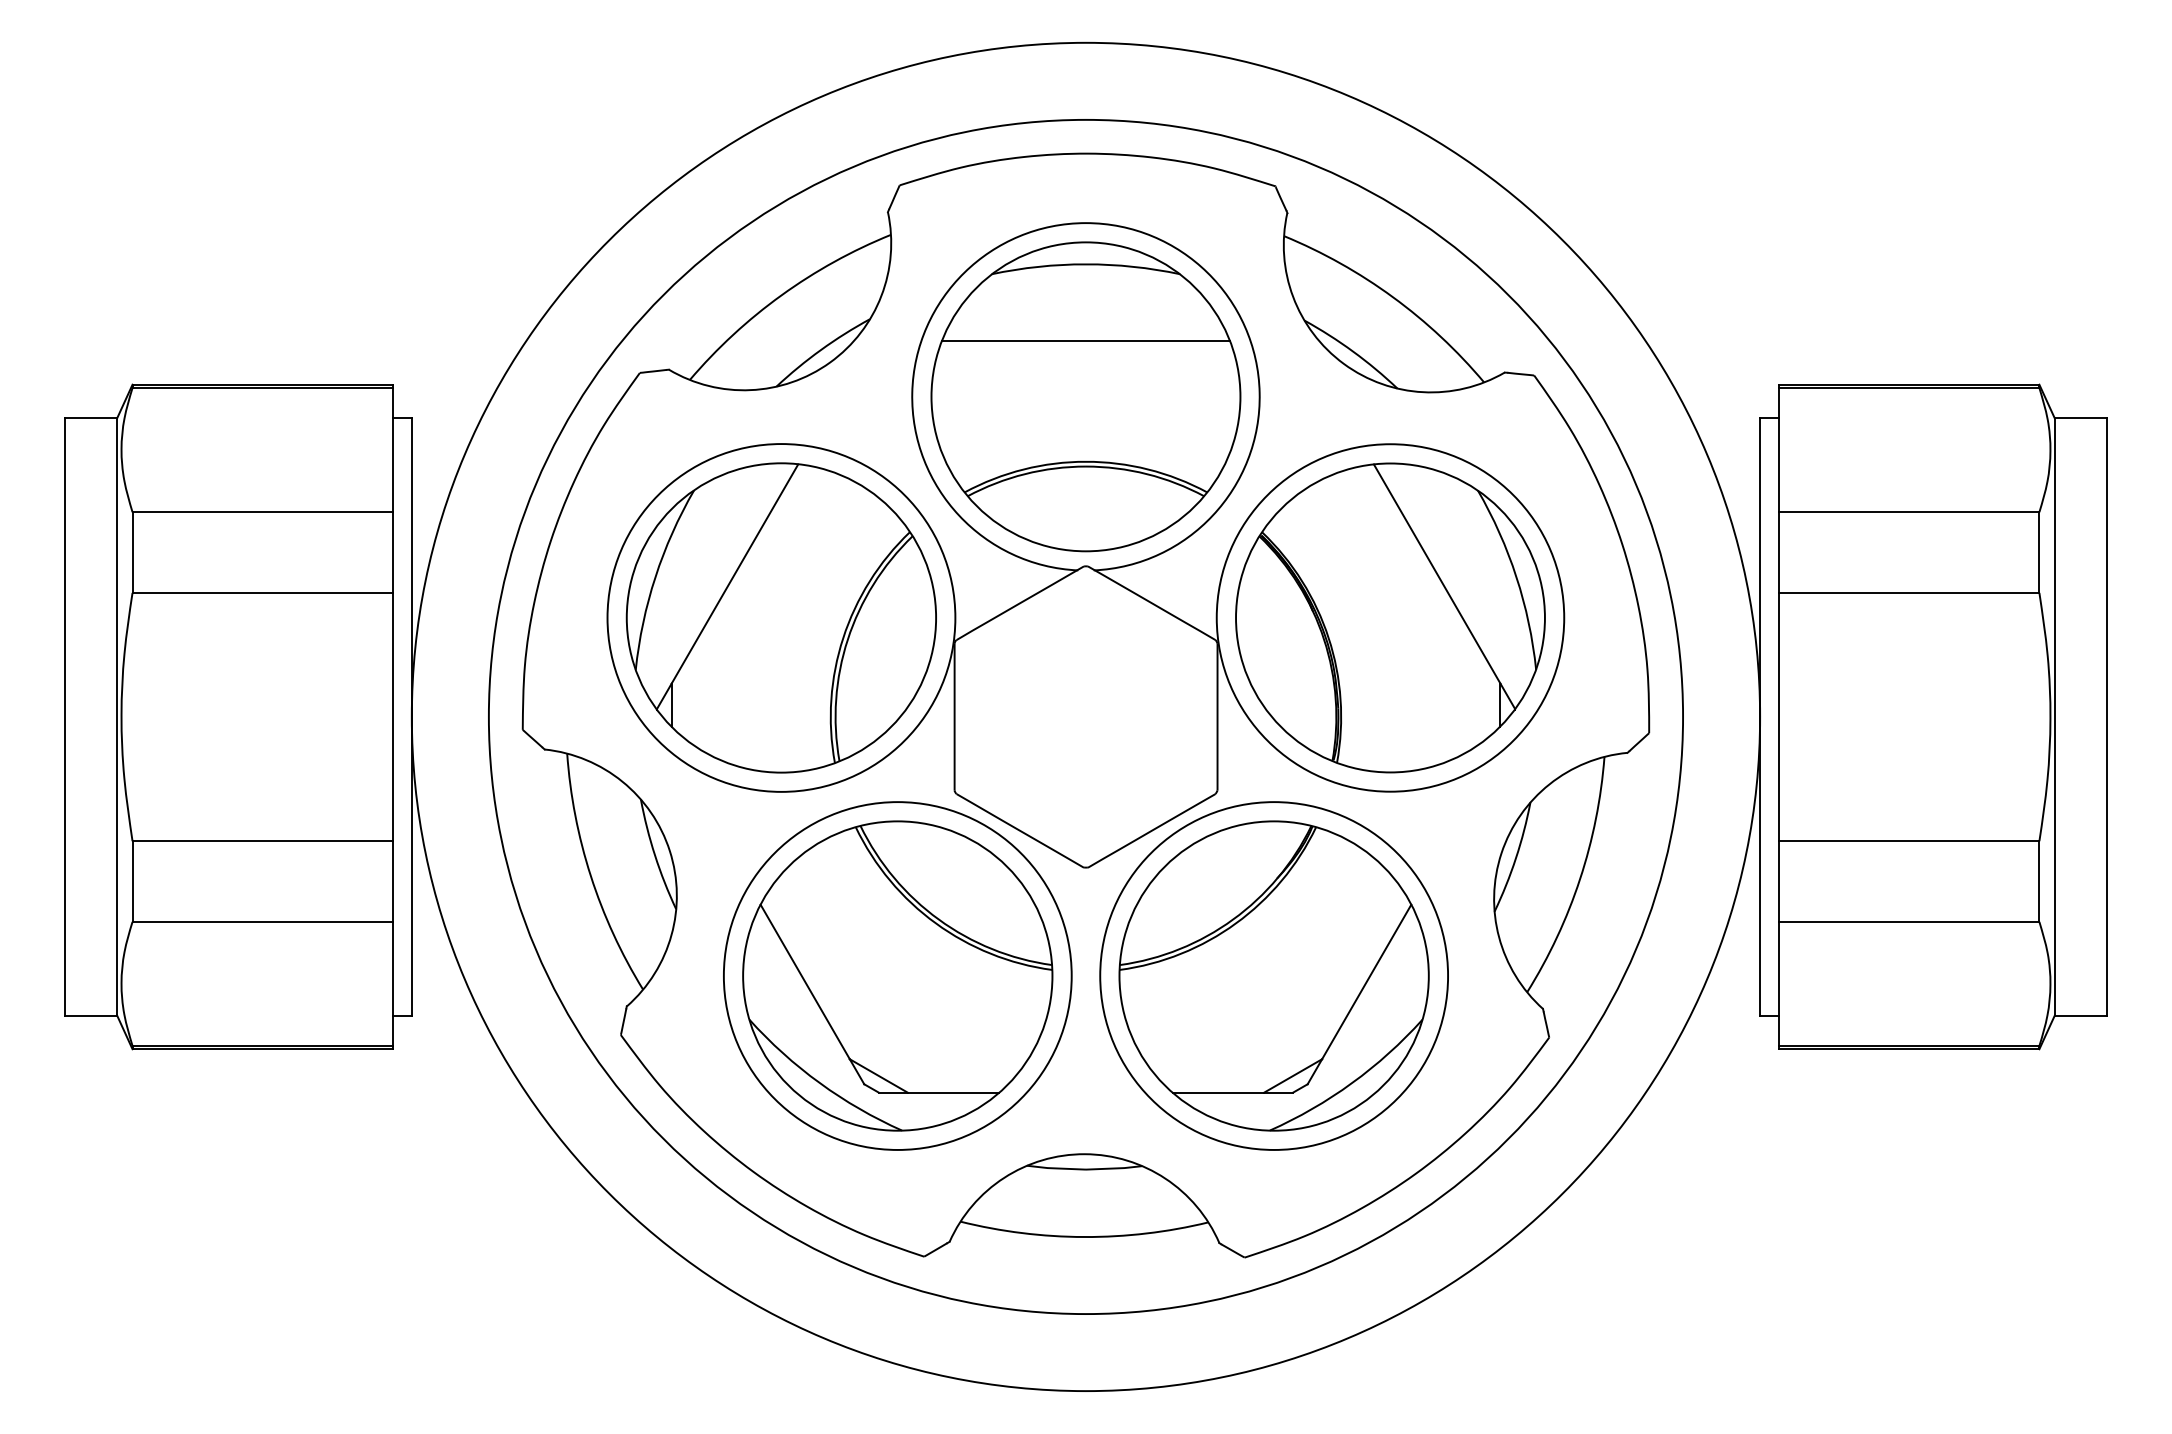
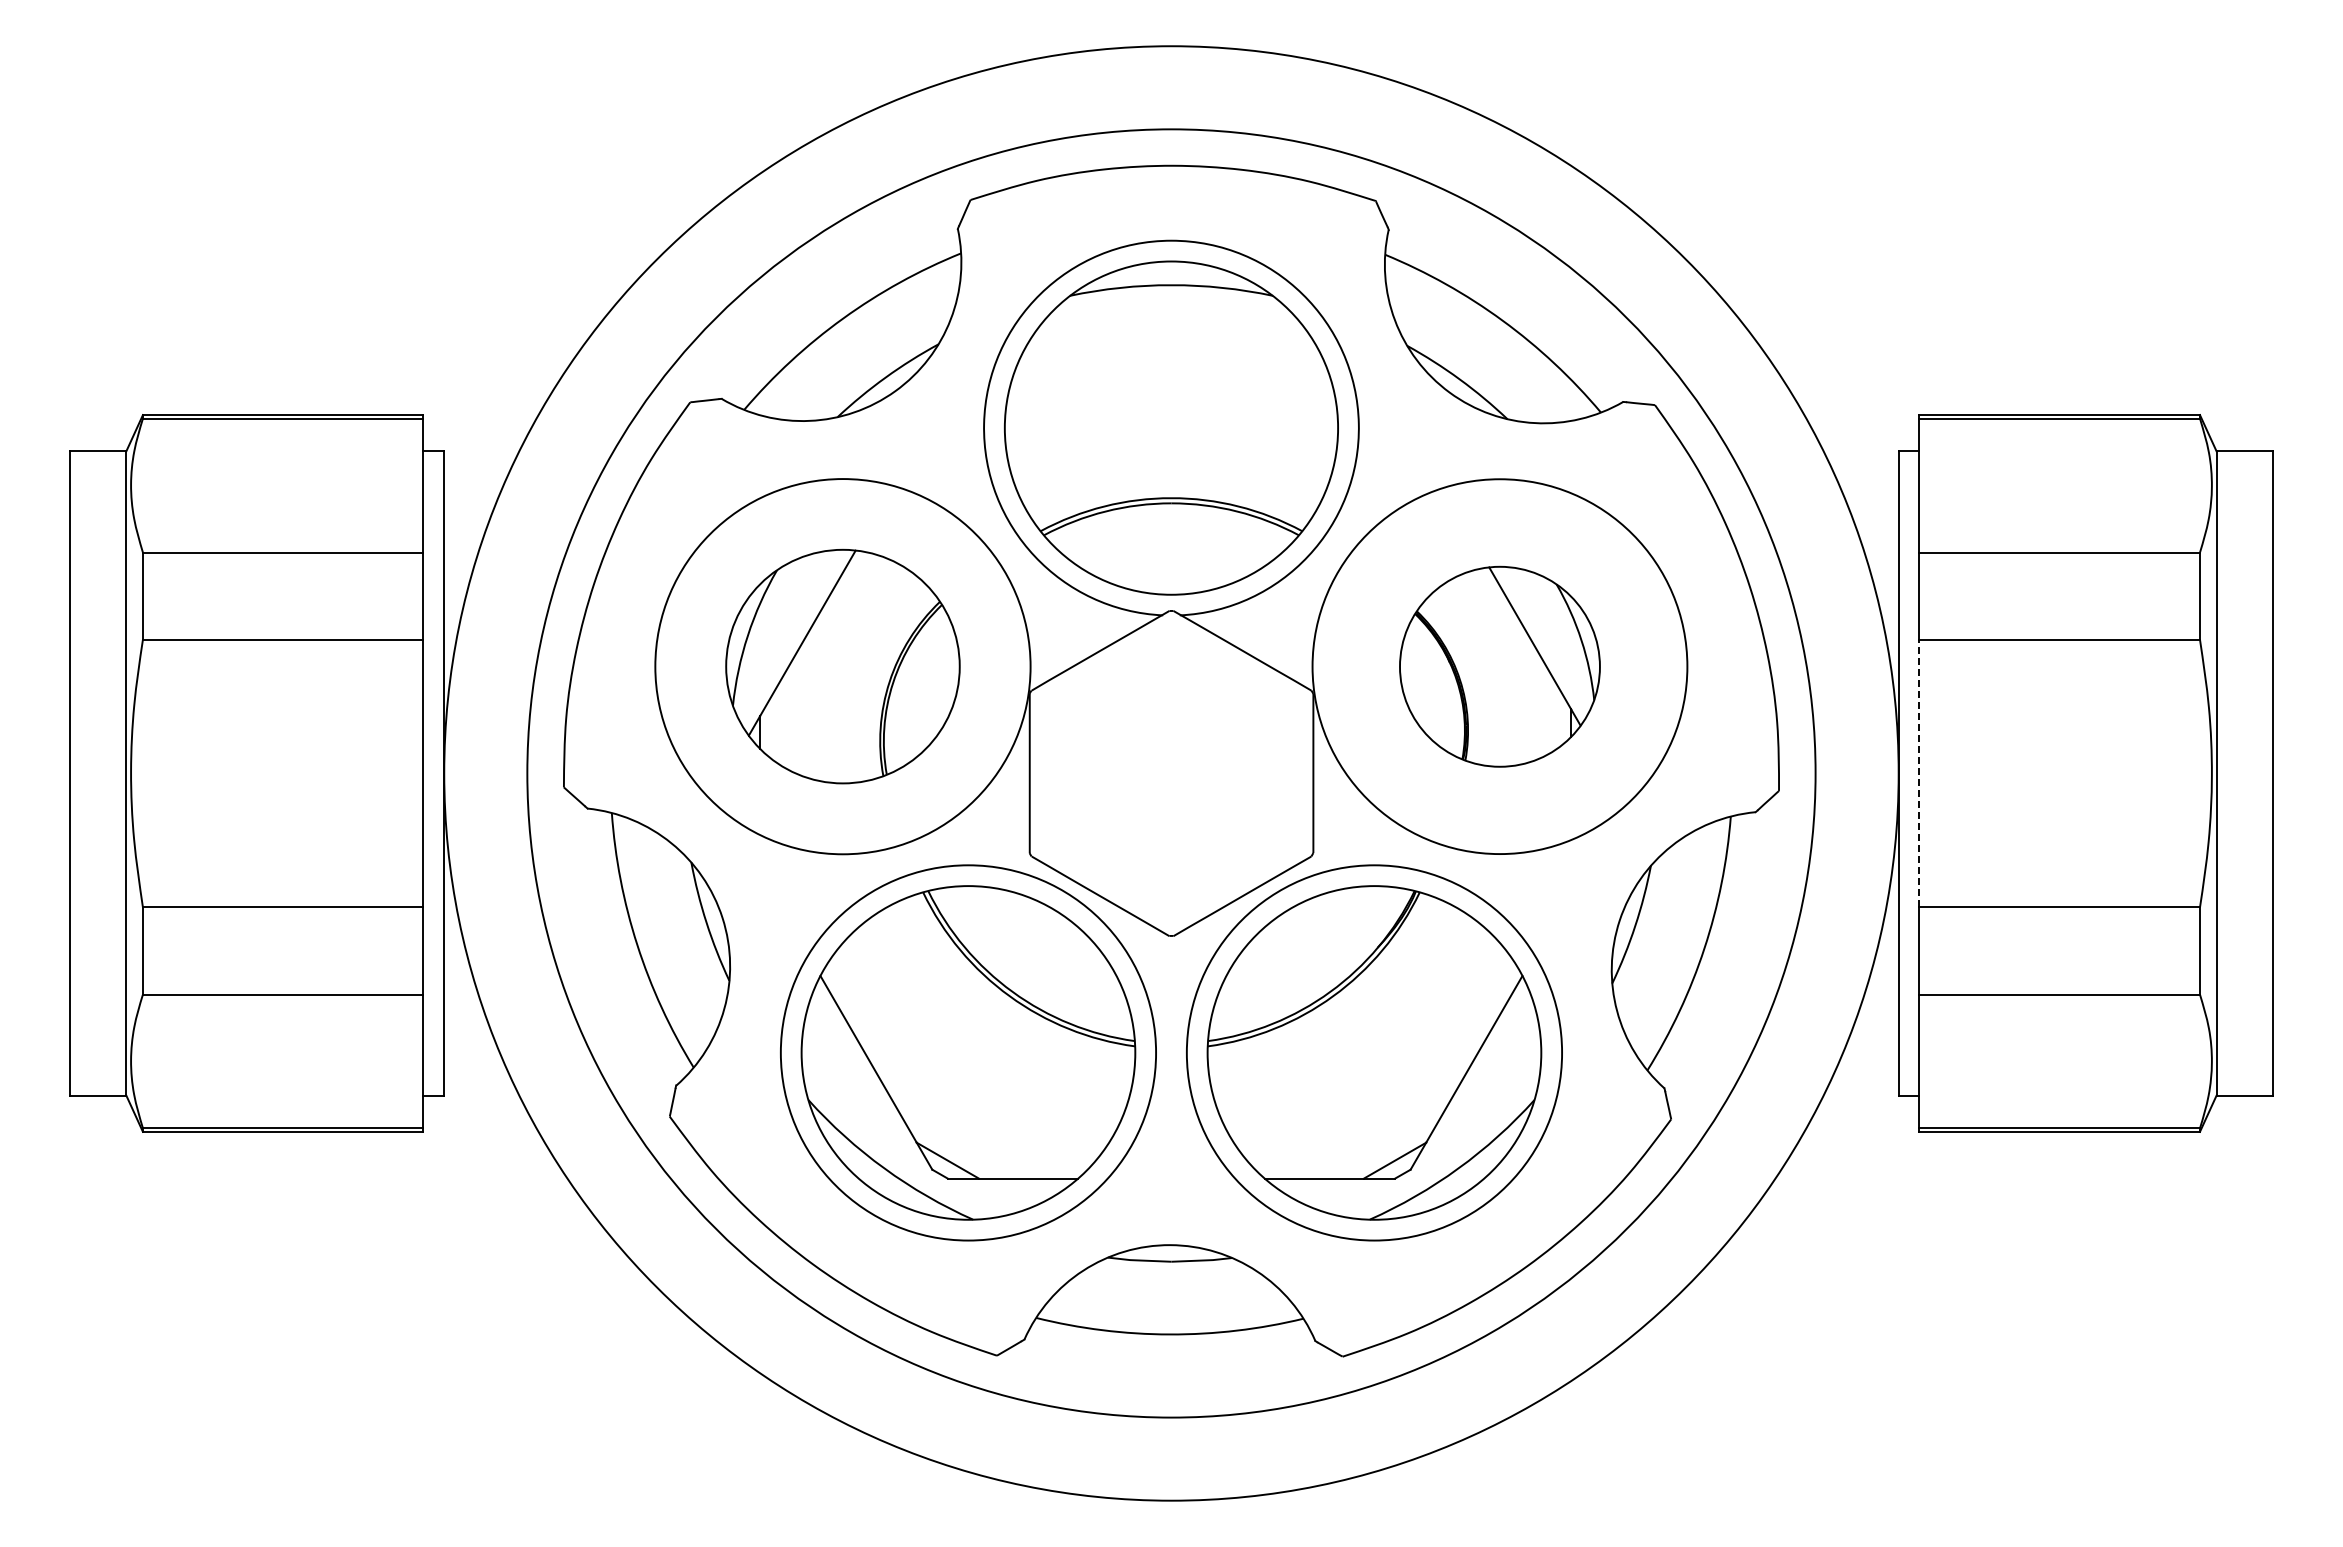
line: (1086, 341) -> (1171, 368), removed
part: (781, 617) -> (842, 666), size x0.7
part: (1390, 617) -> (1499, 666), size x0.6
line: (1779, 717) -> (1919, 773), solid -> dashed

